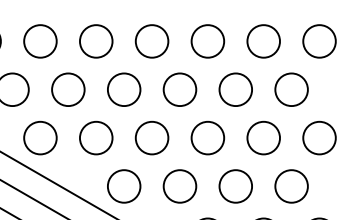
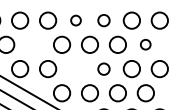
circle: (151, 41) -> (75, 20), size x0.6
circle: (206, 41) -> (103, 20), size x0.7
circle: (69, 89) -> (34, 44), removed
circle: (290, 89) -> (145, 44), size x0.6
circle: (151, 138) -> (75, 69), removed
circle: (206, 138) -> (103, 69), size x0.7

